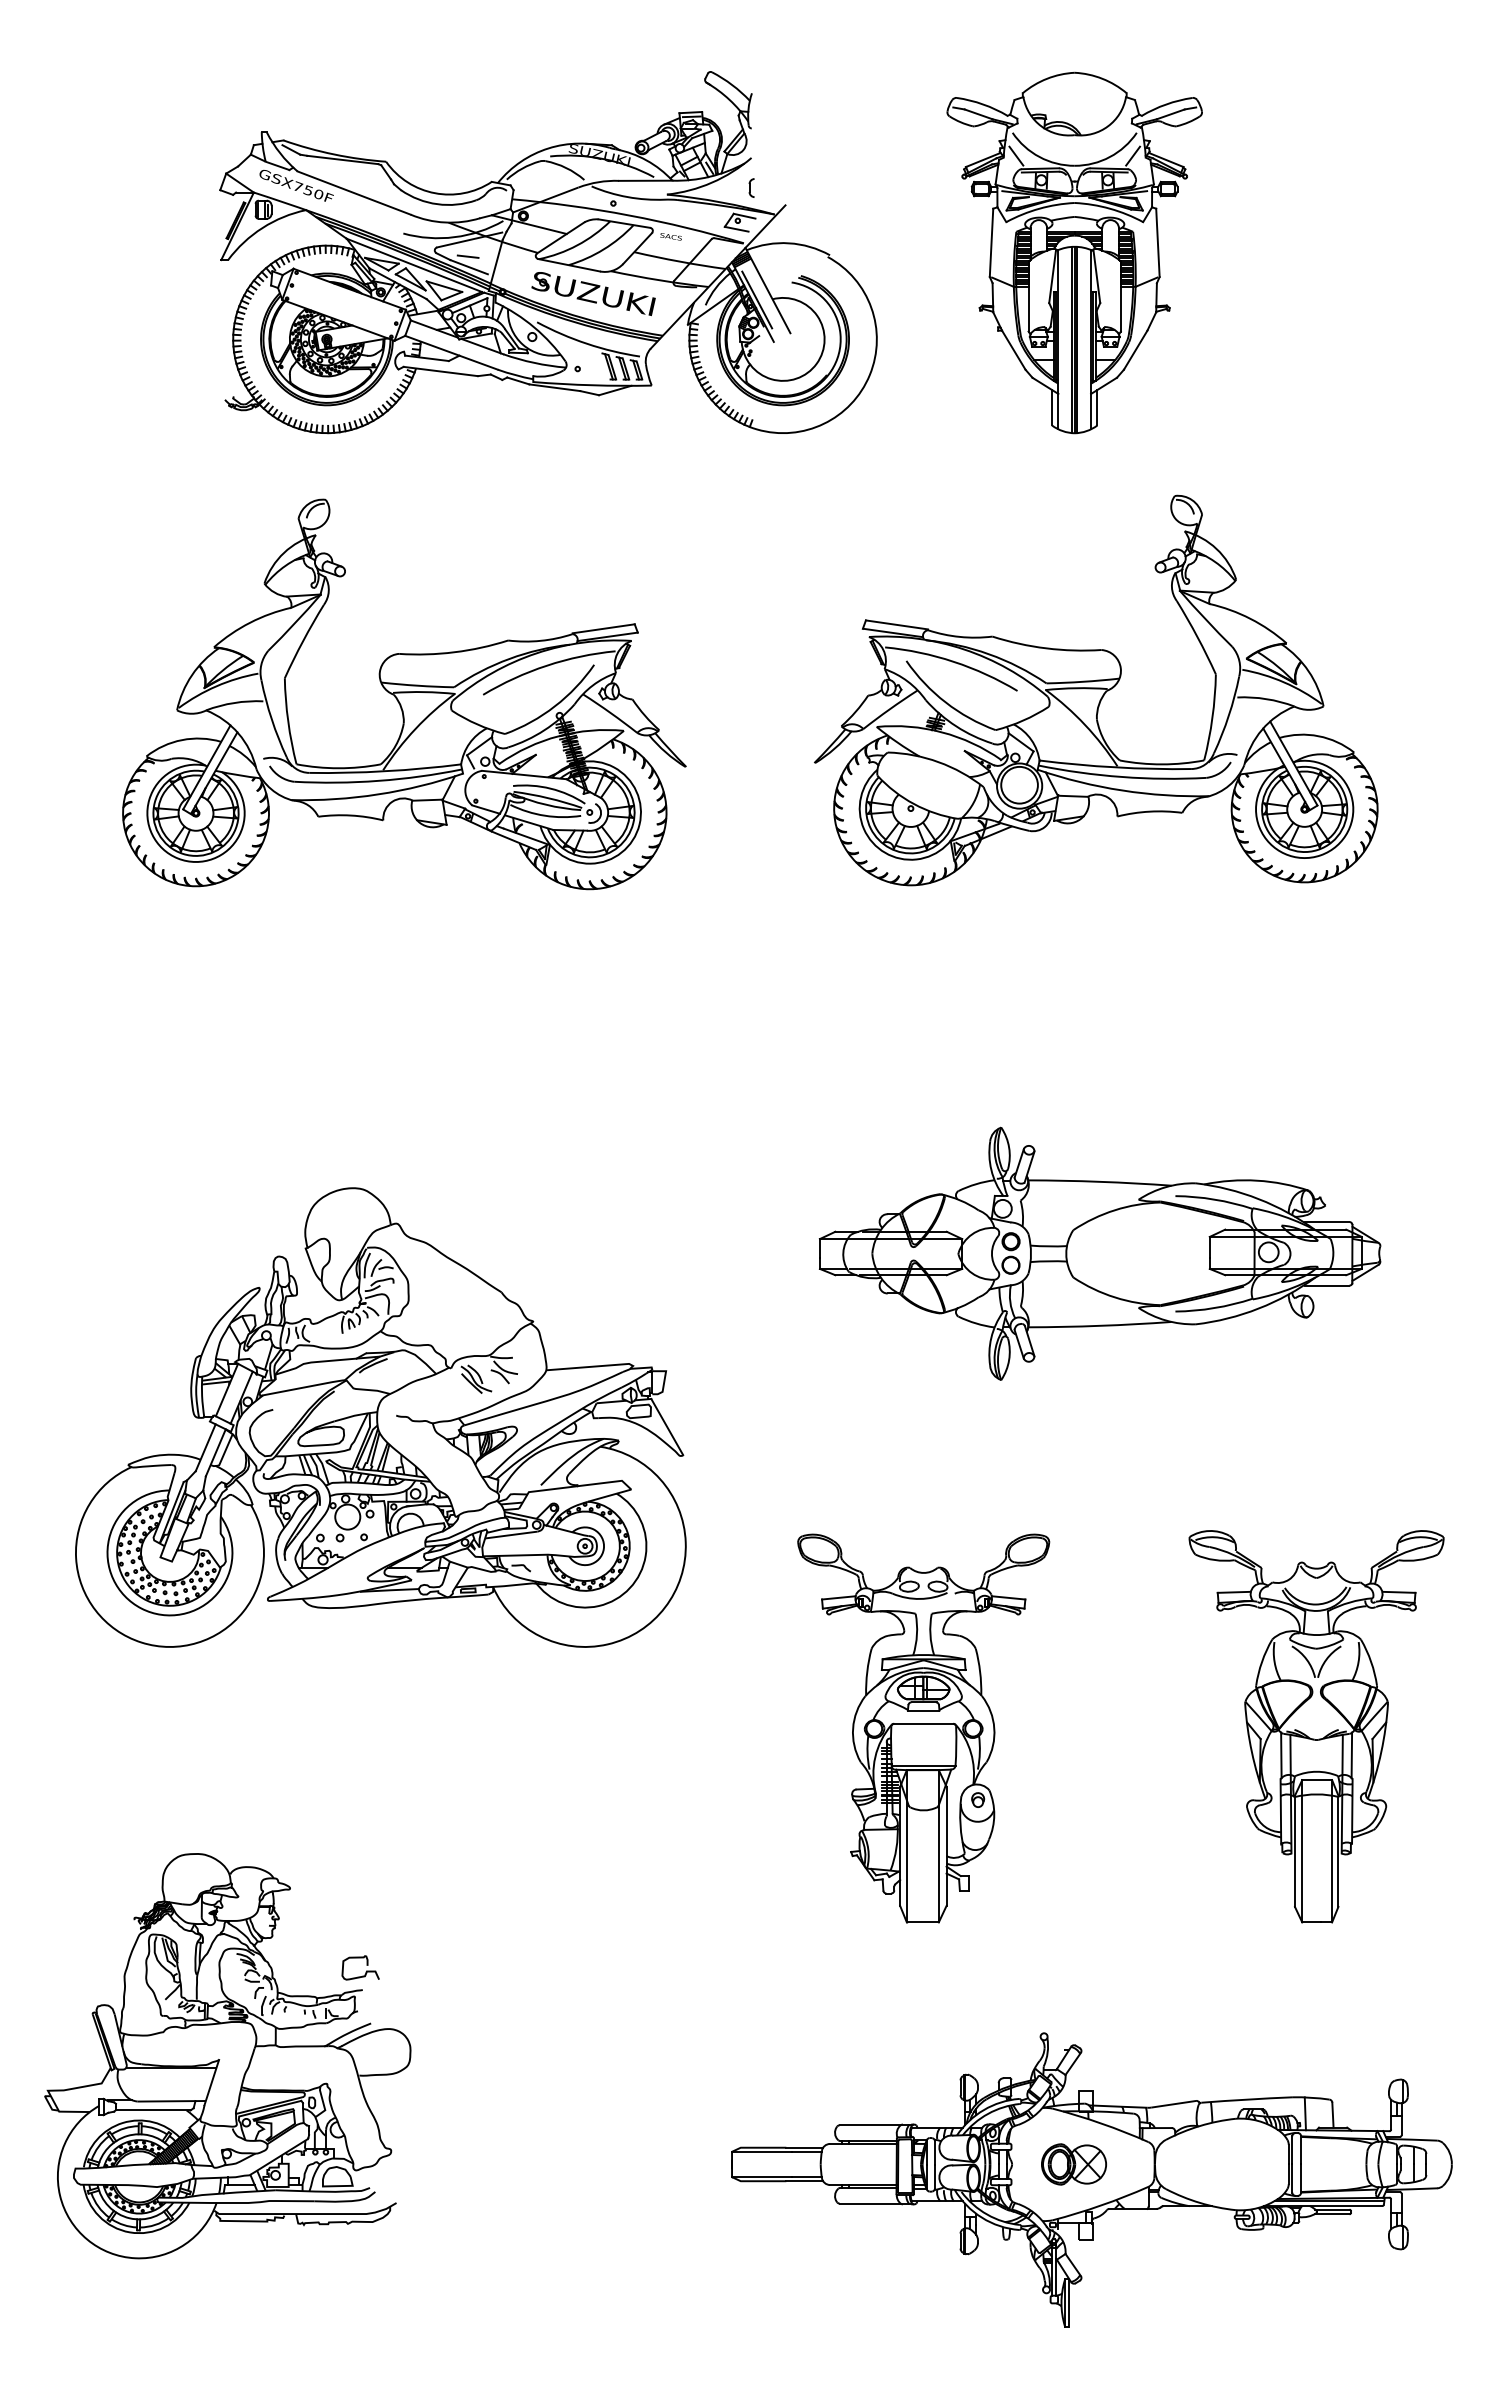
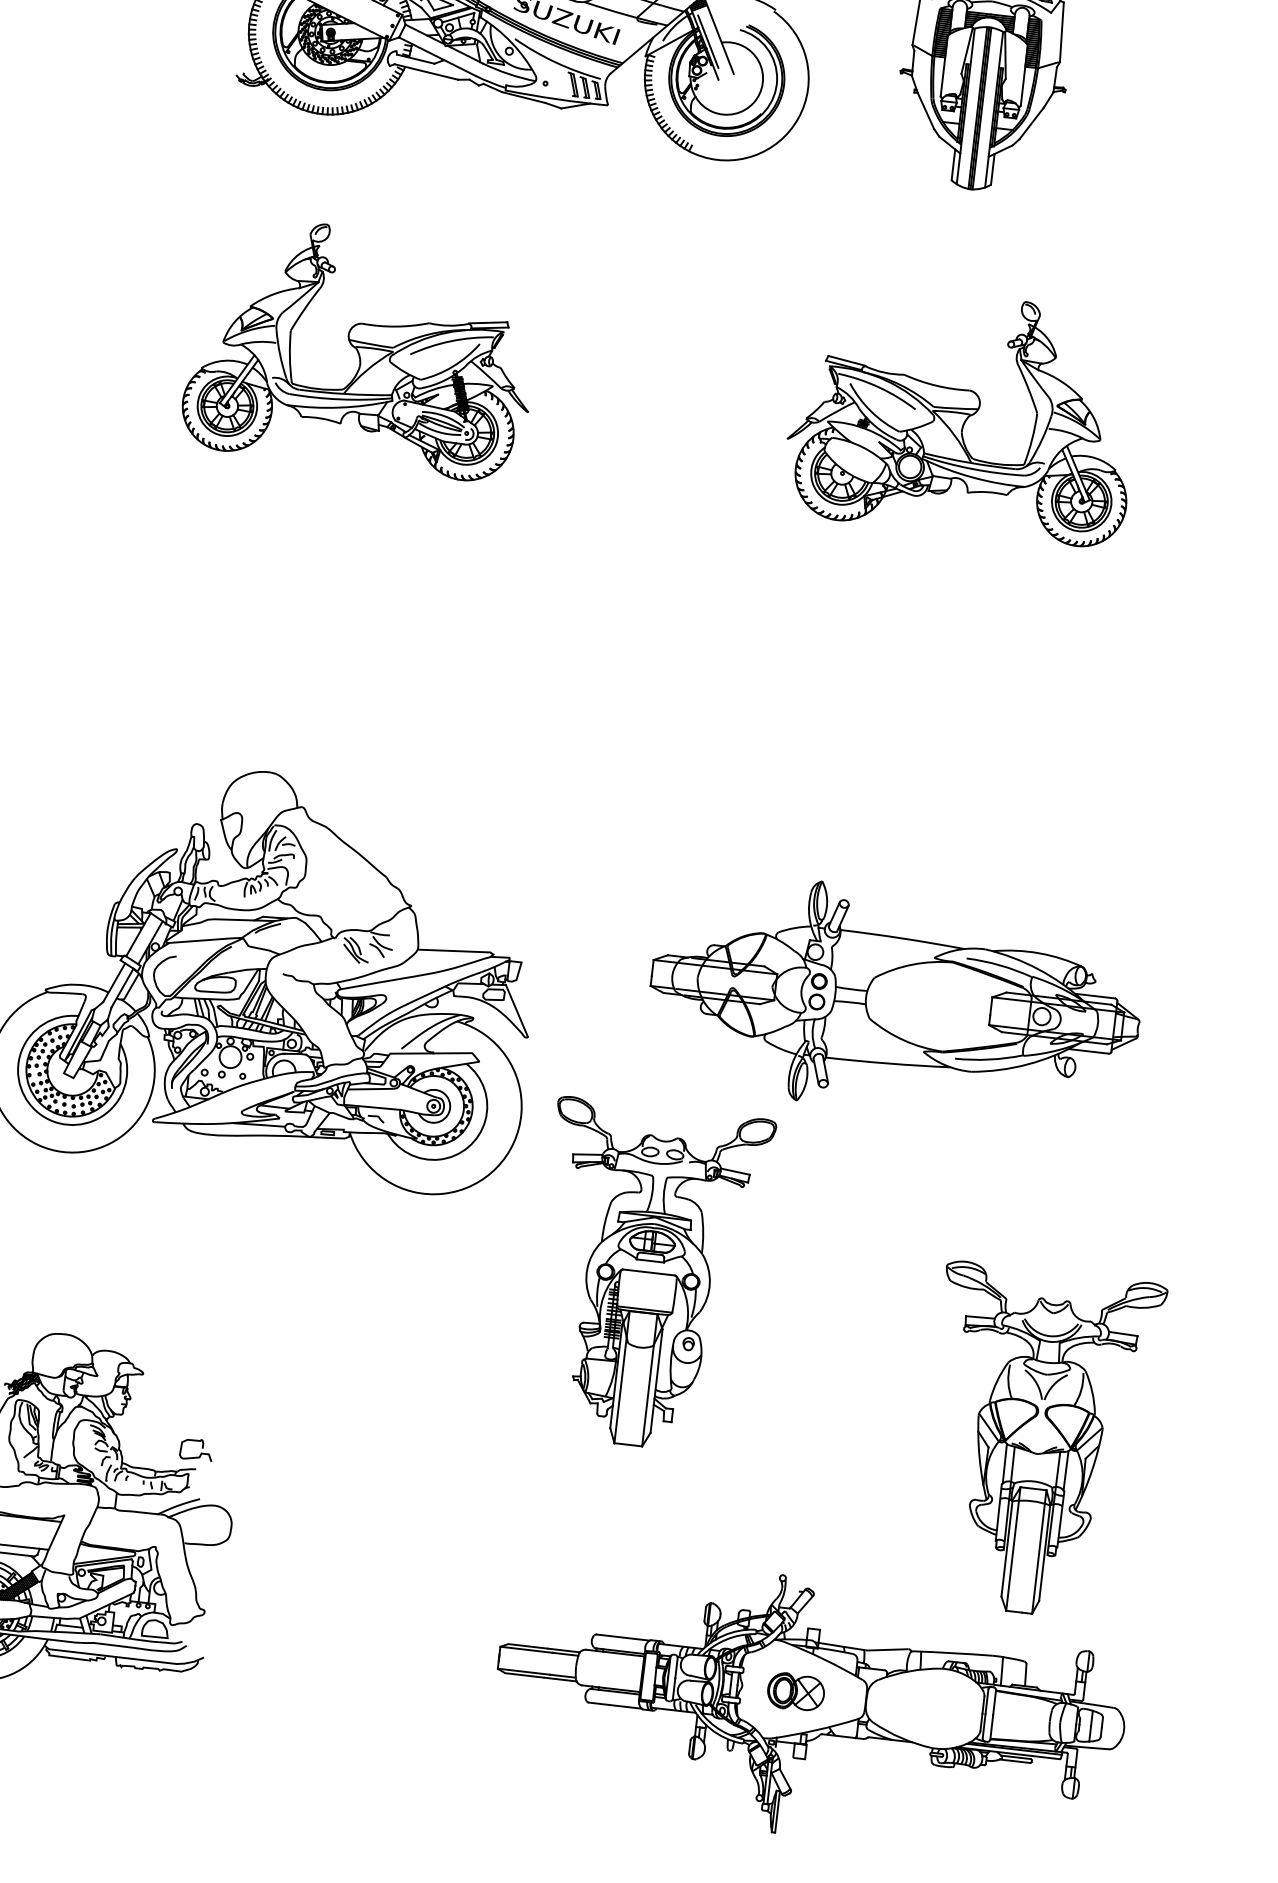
part: (1096, 690) -> (963, 414), size x0.7
part: (404, 694) -> (362, 348), size x0.7
part: (1099, 1253) -> (894, 1000), moved
part: (1316, 1726) -> (1038, 1442), moved
part: (923, 1728) -> (648, 1276), moved

